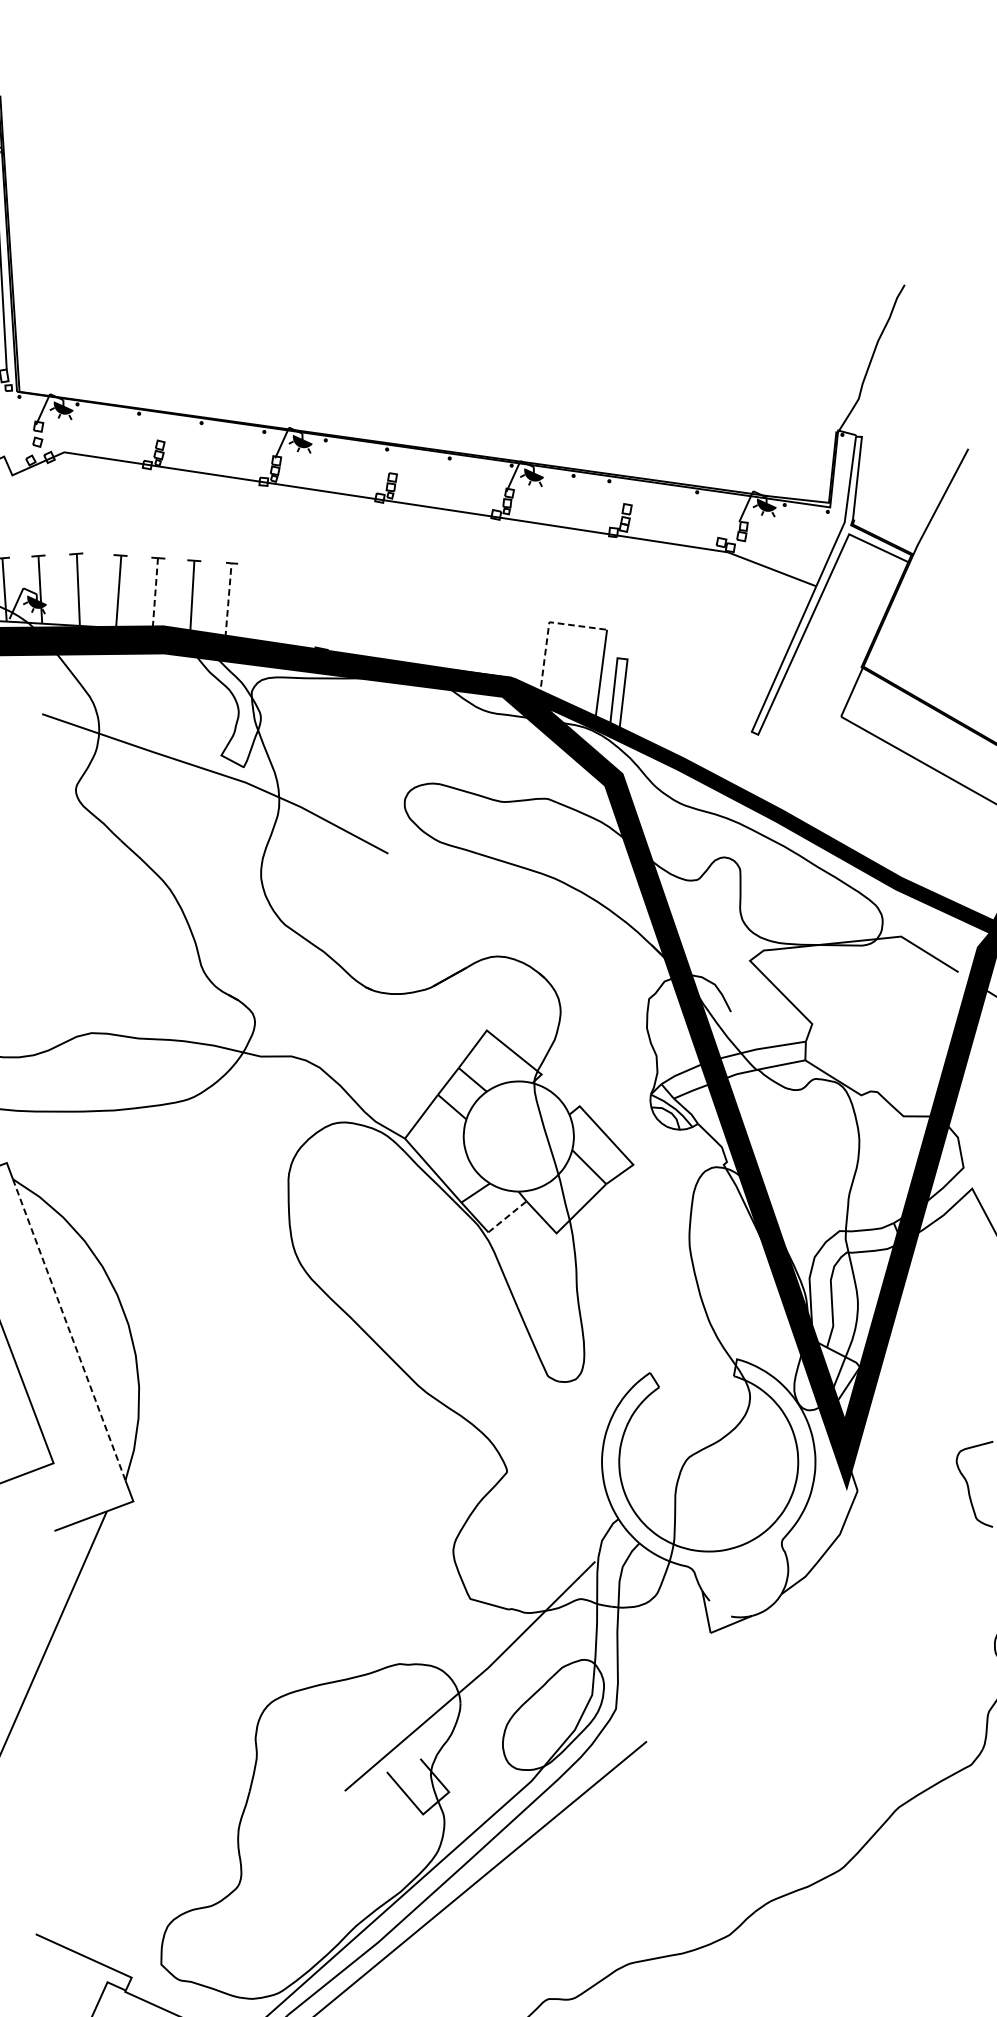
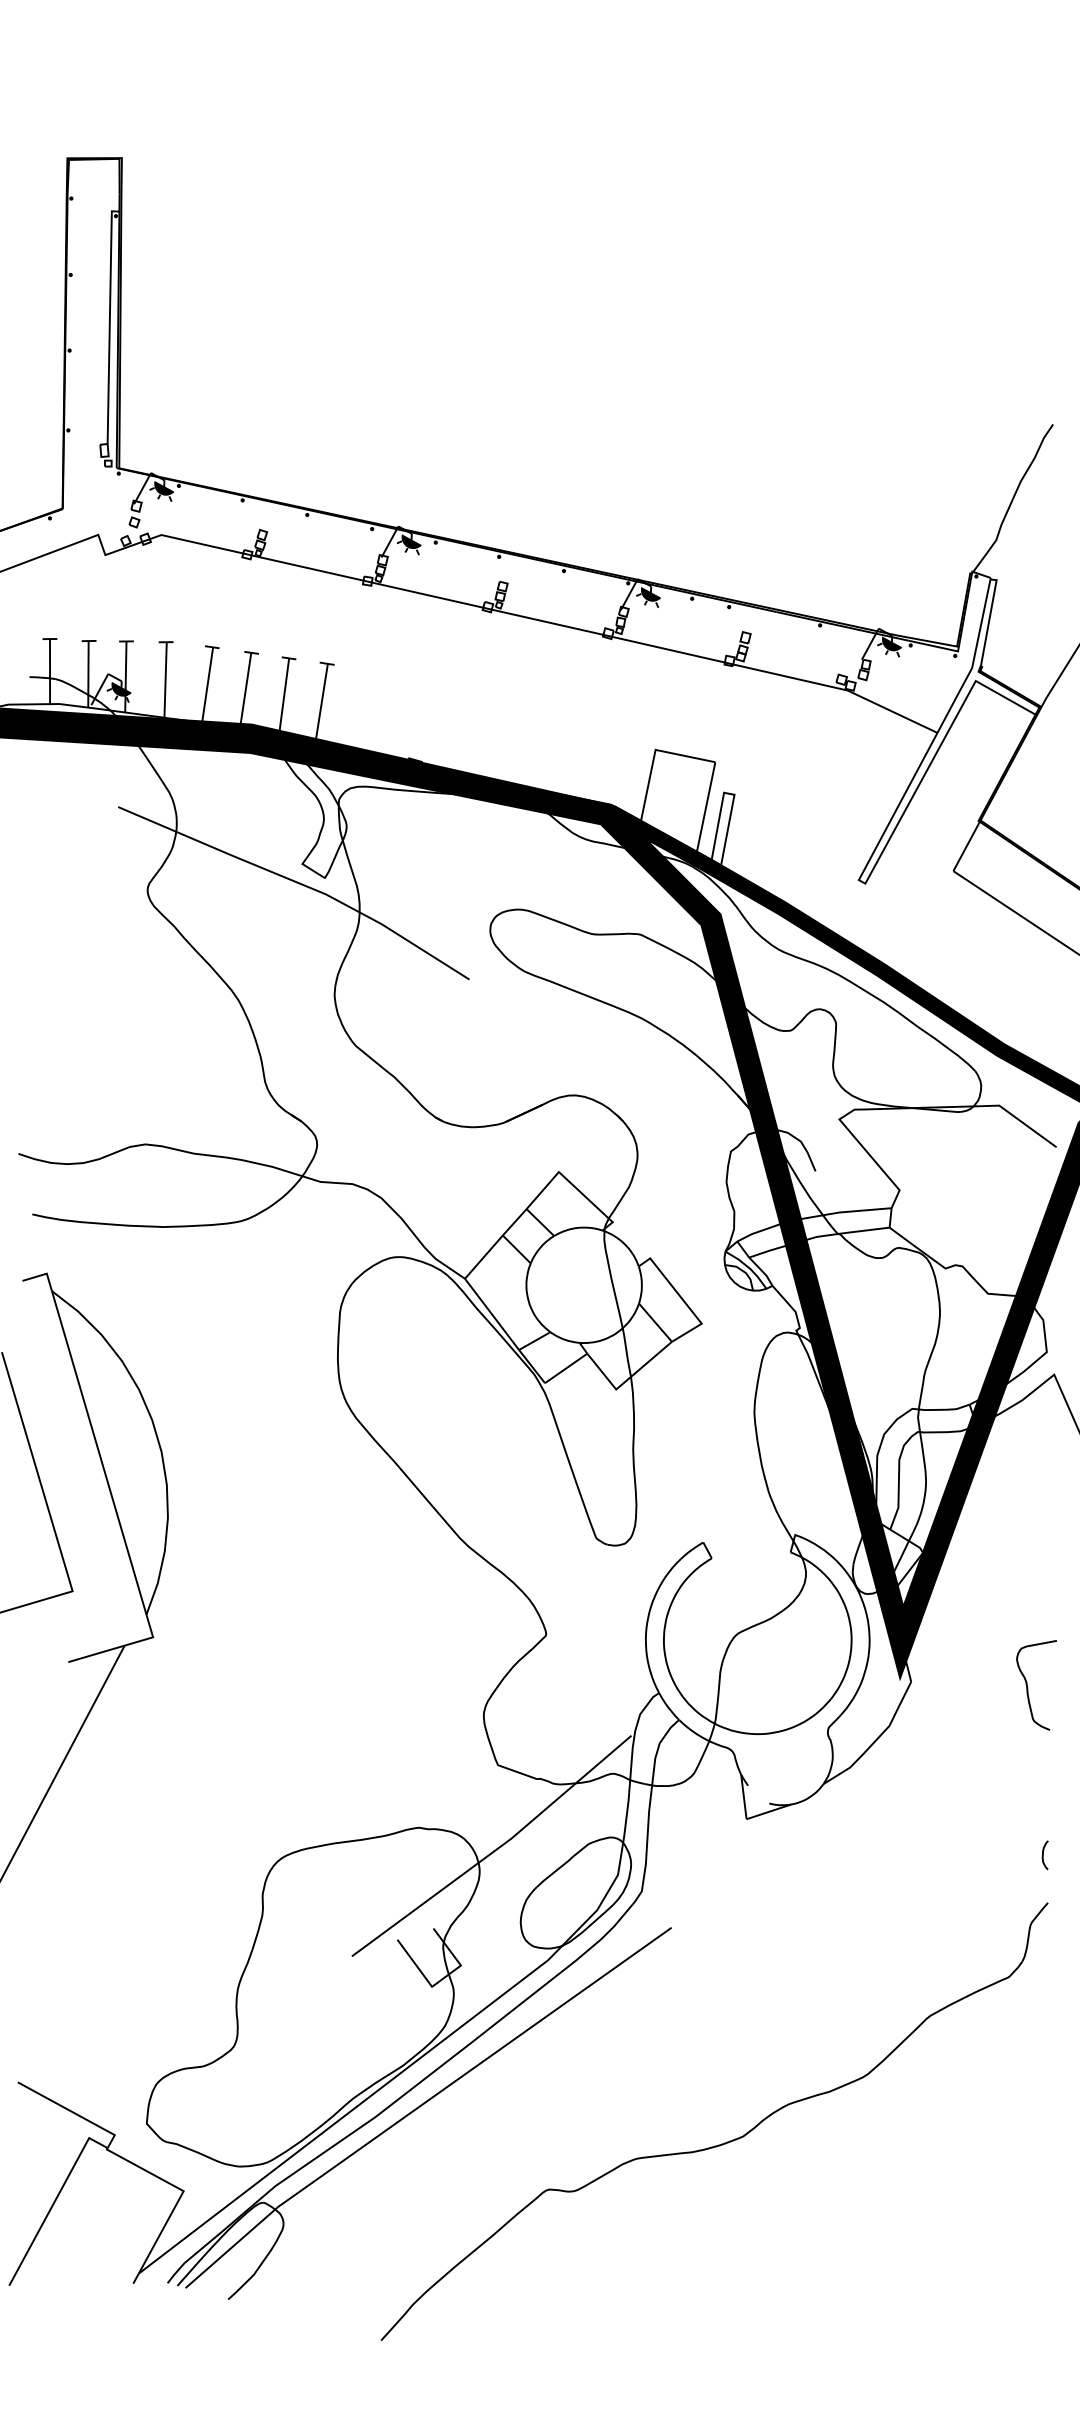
line: (155, 595) -> (245, 691), dashed -> solid
line: (228, 595) -> (322, 697), dashed -> solid
line: (548, 629) -> (654, 757), dashed -> solid
line: (507, 1216) -> (566, 1368), dashed -> solid
line: (69, 1329) -> (99, 1452), dashed -> solid

